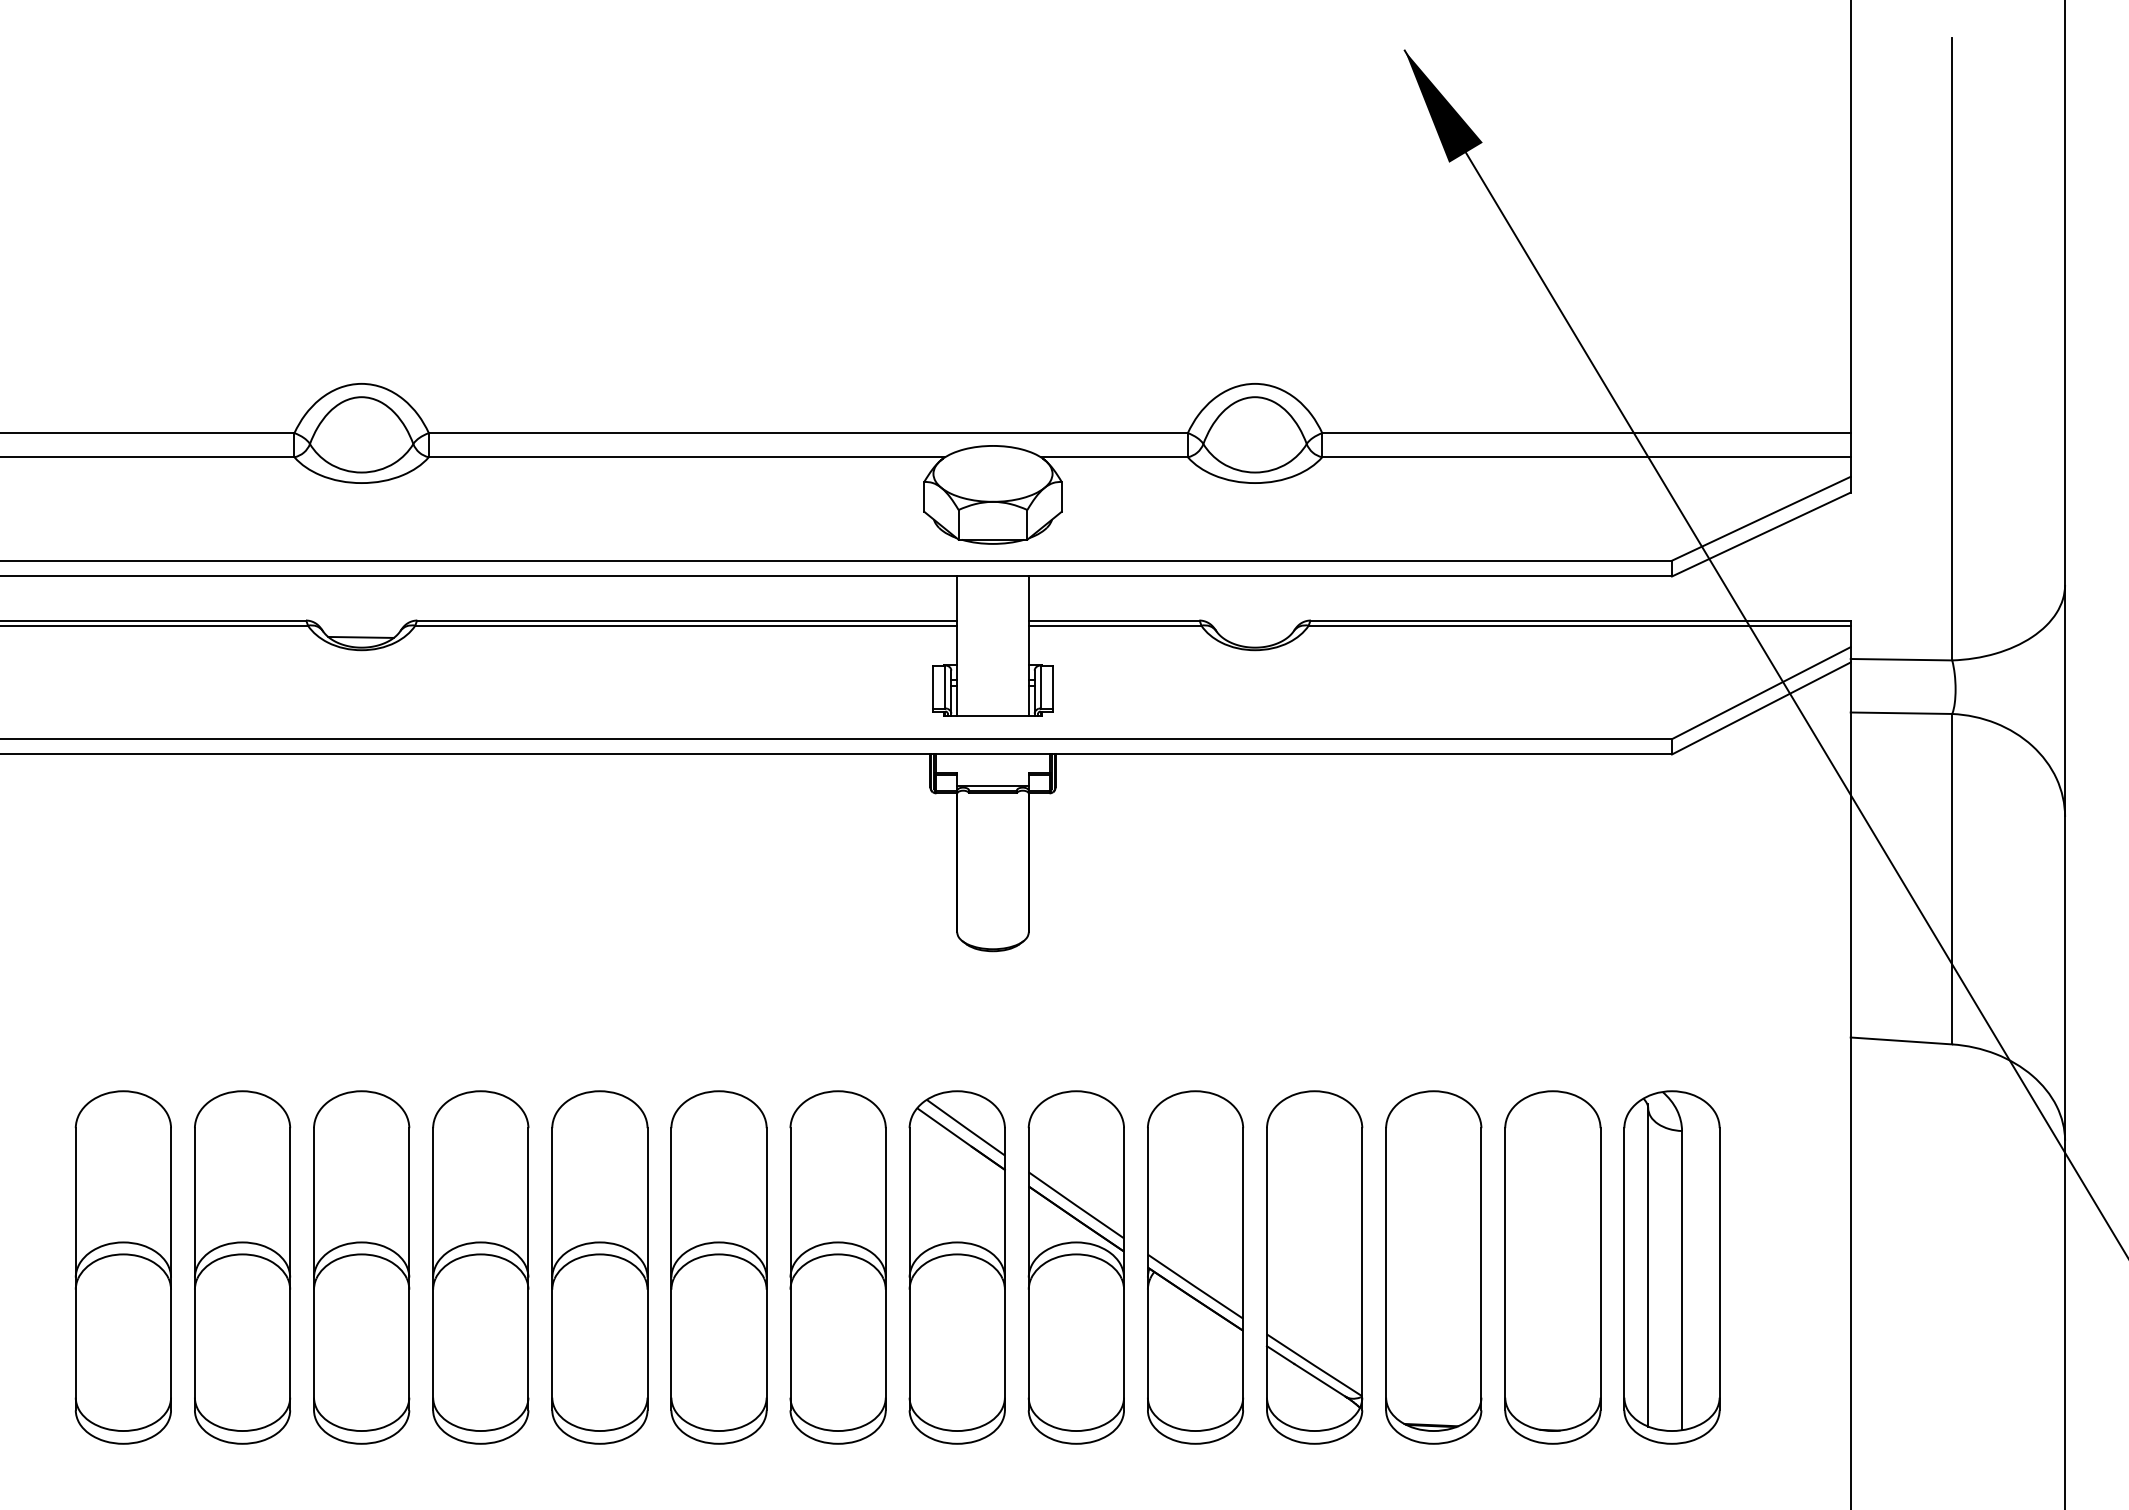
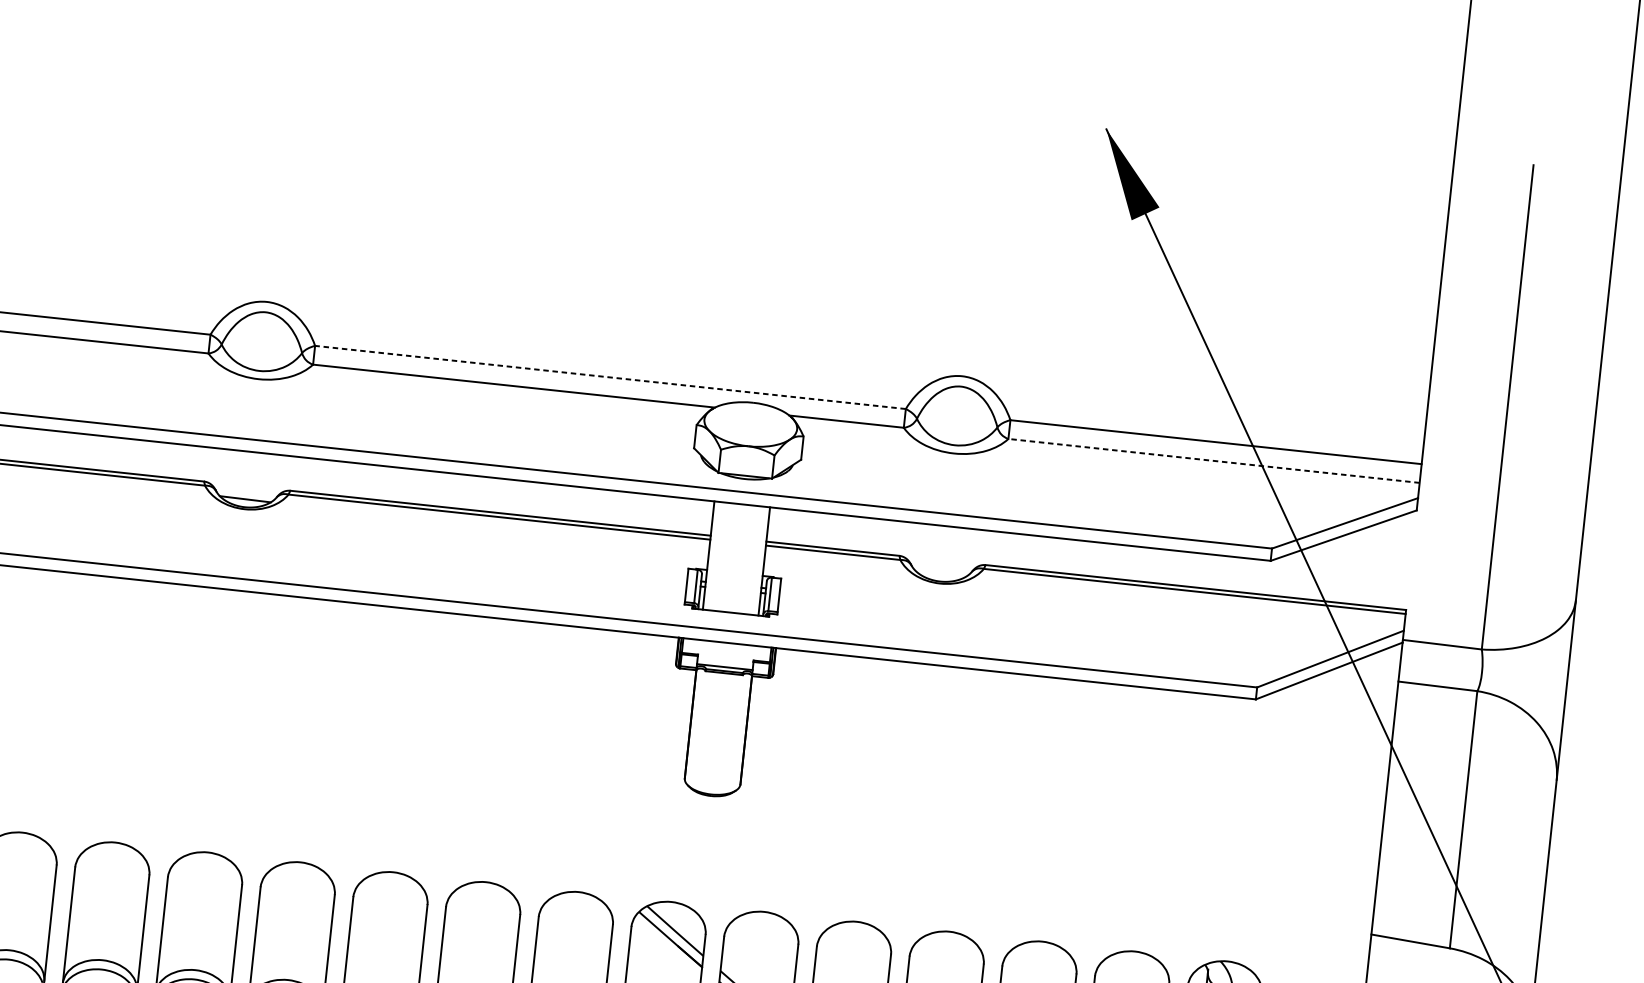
line: (808, 433) -> (610, 377), solid -> dashed
line: (1585, 457) -> (1213, 461), solid -> dashed

